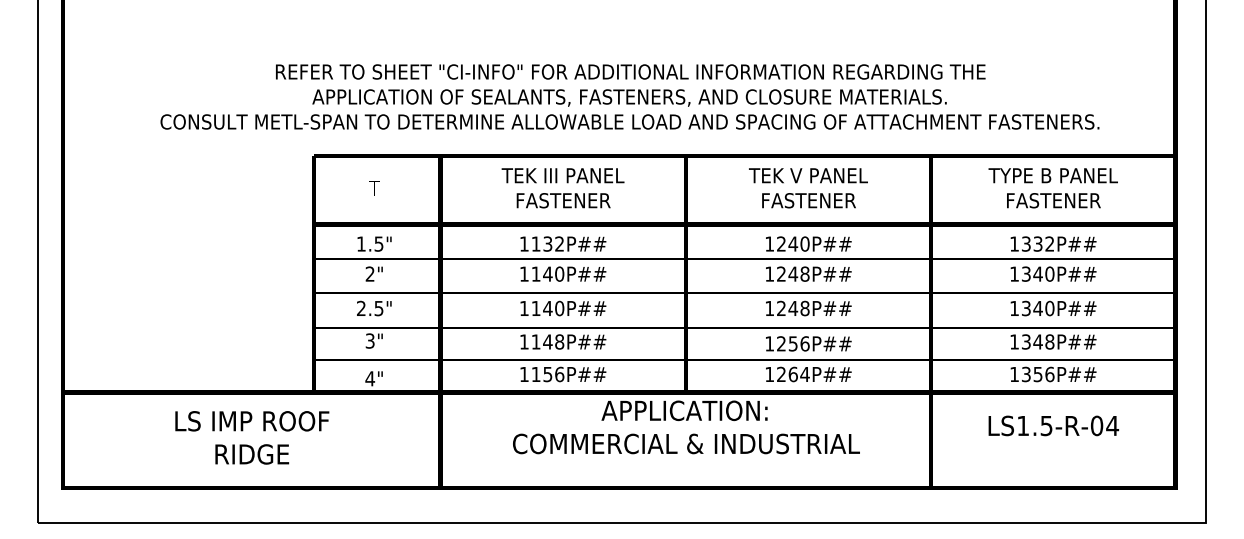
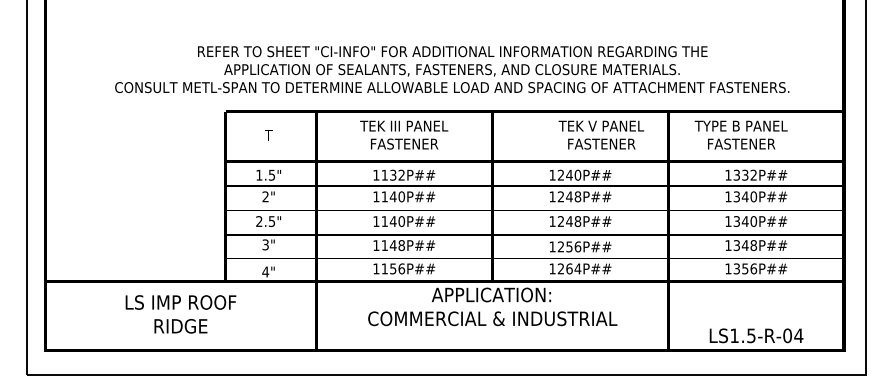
text: (808, 187) -> (601, 134), moved
text: (1052, 187) -> (740, 134), moved
text: (1053, 425) -> (756, 335), moved

